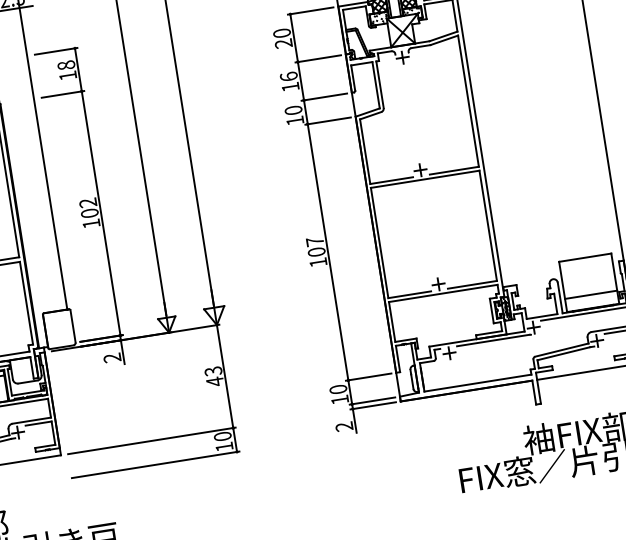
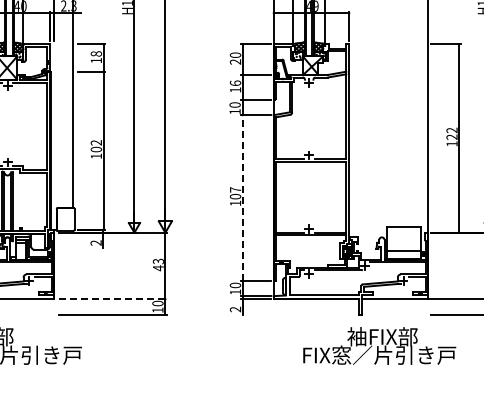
line: (327, 251) -> (242, 197), solid -> dashed
line: (153, 441) -> (113, 299), solid -> dashed

